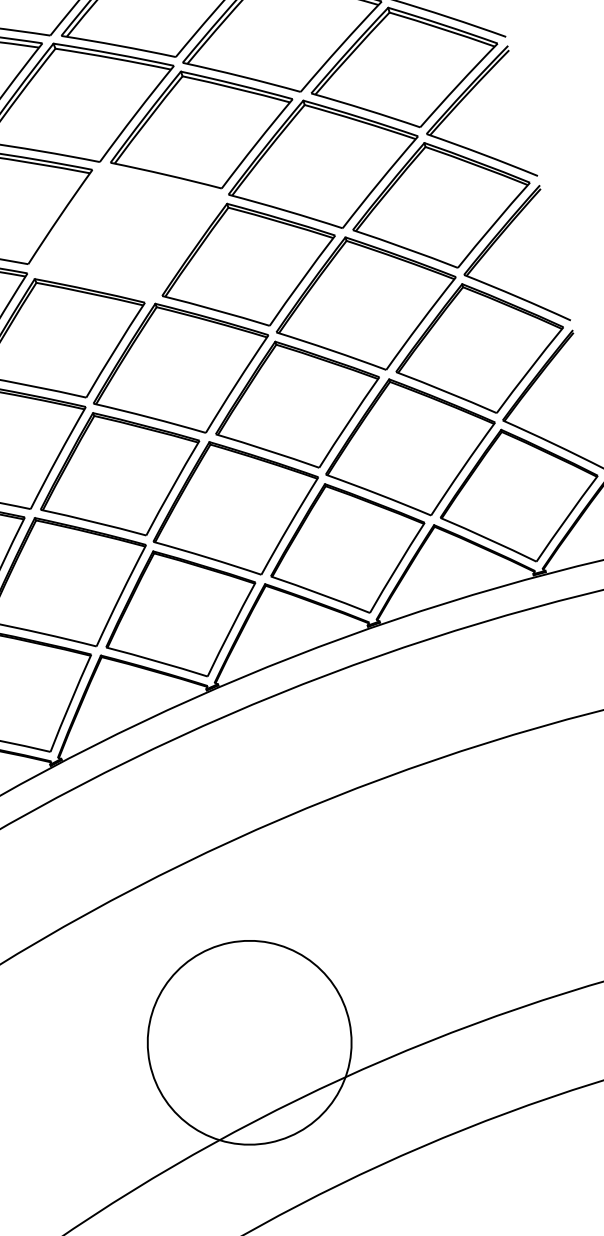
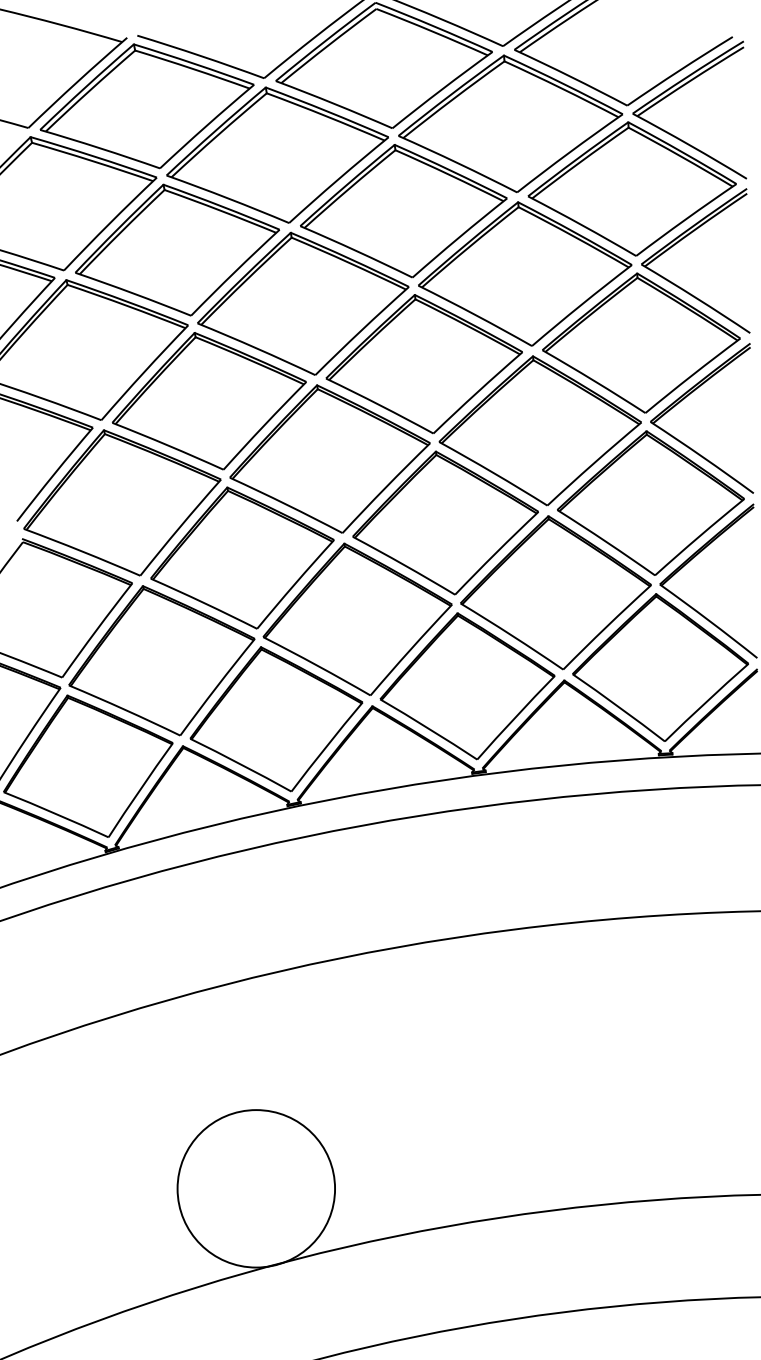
part: (127, 232) -> (303, 303), added
circle: (249, 1042) -> (256, 1188), size x0.71

